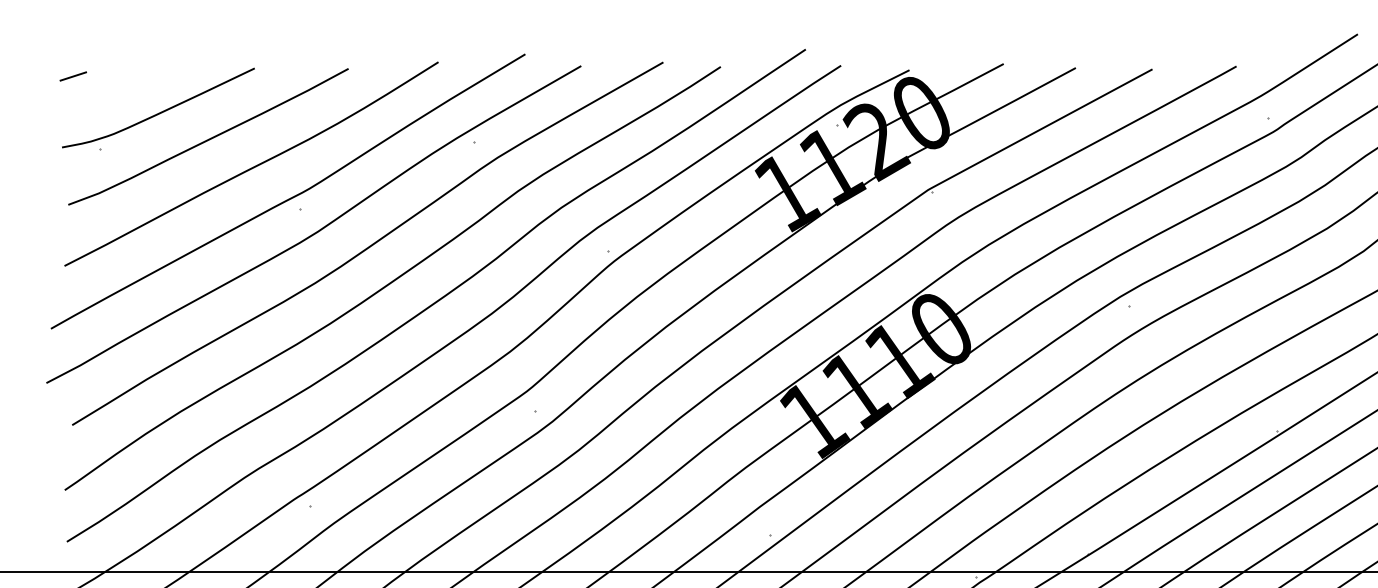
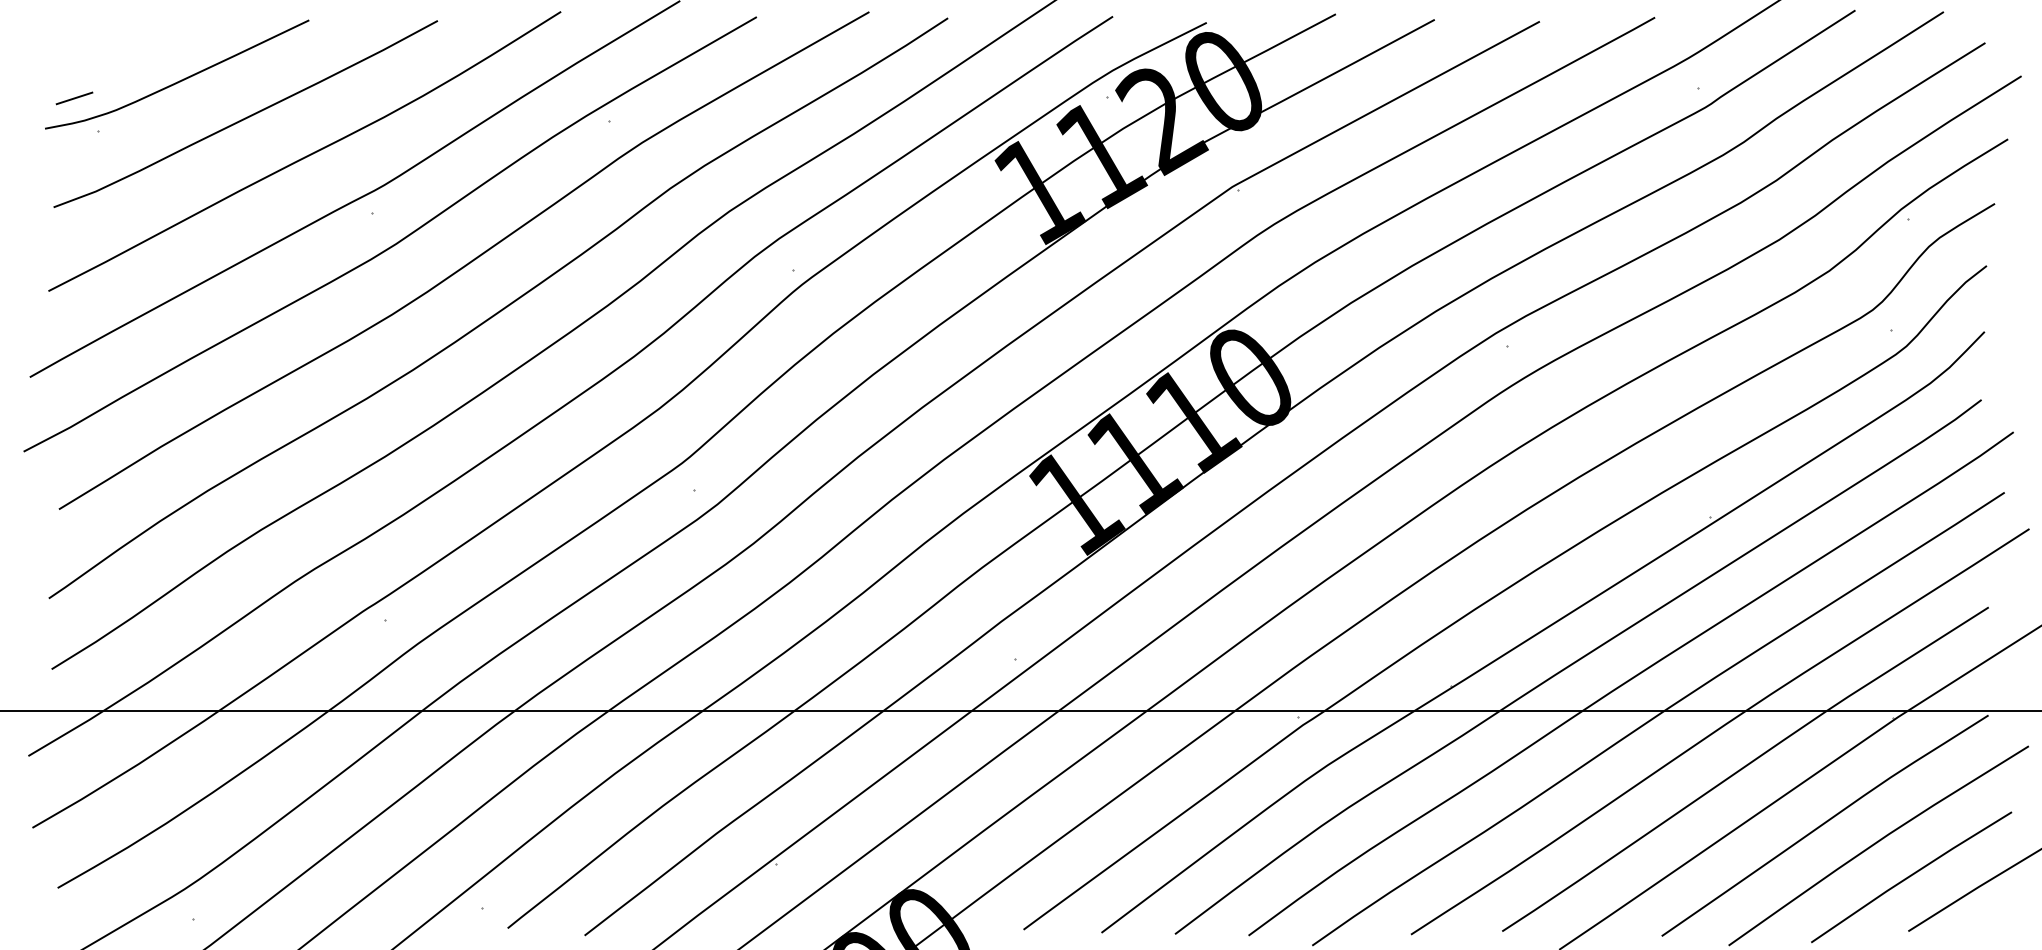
line: (73, 76) -> (74, 98), moved

